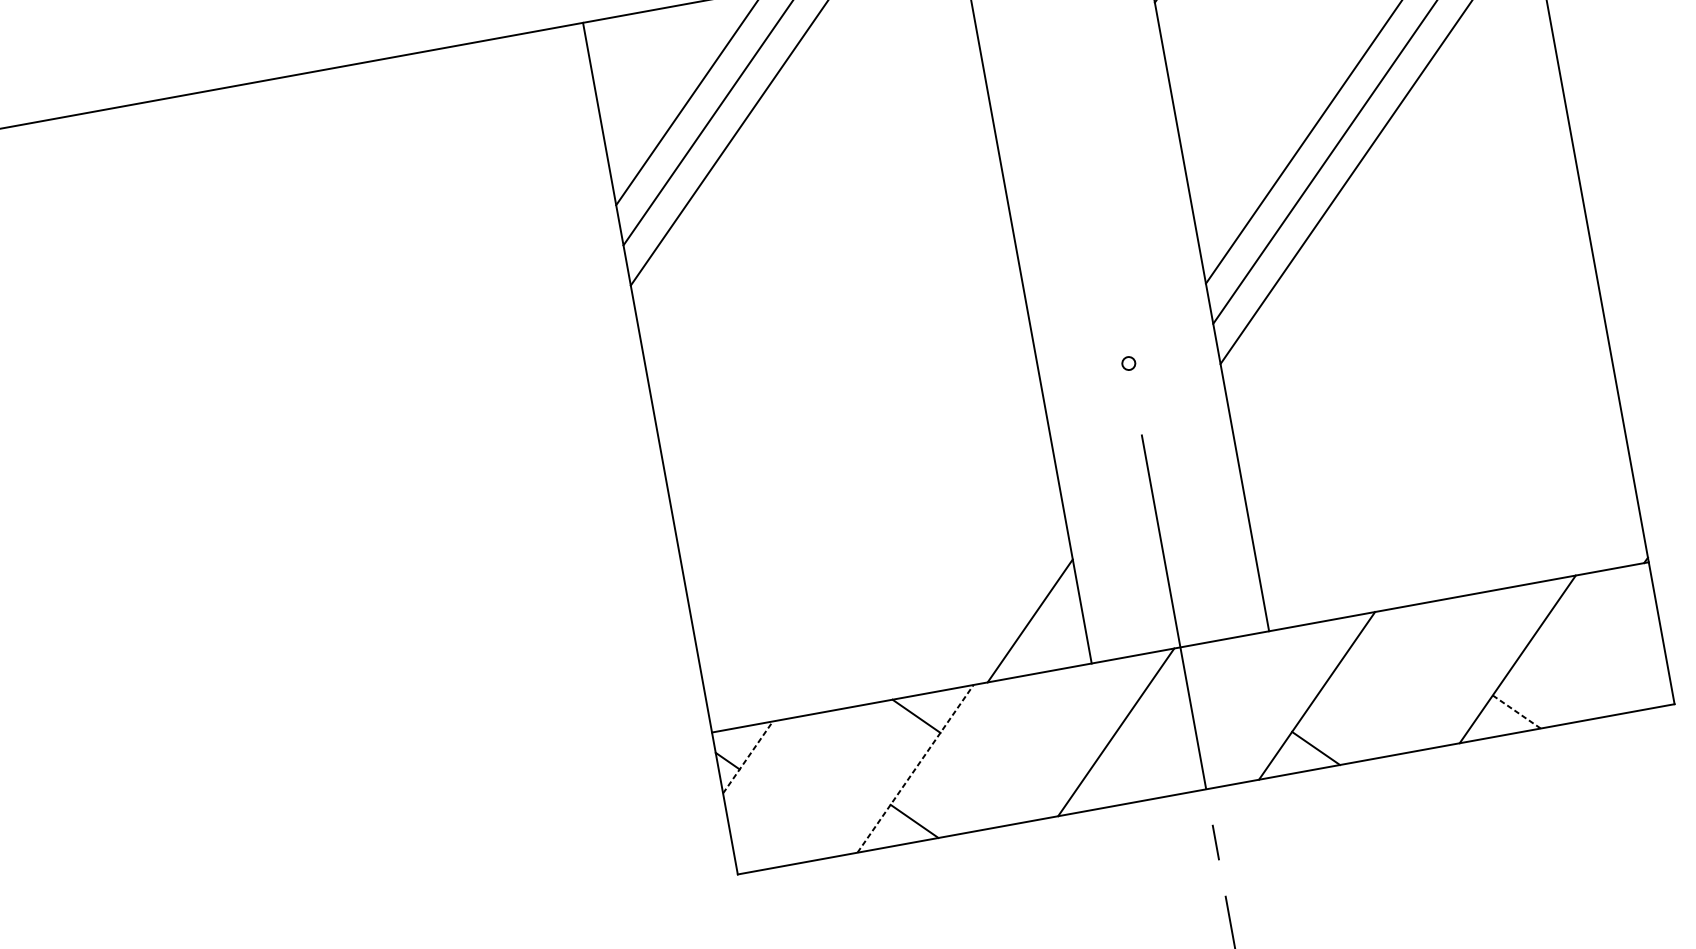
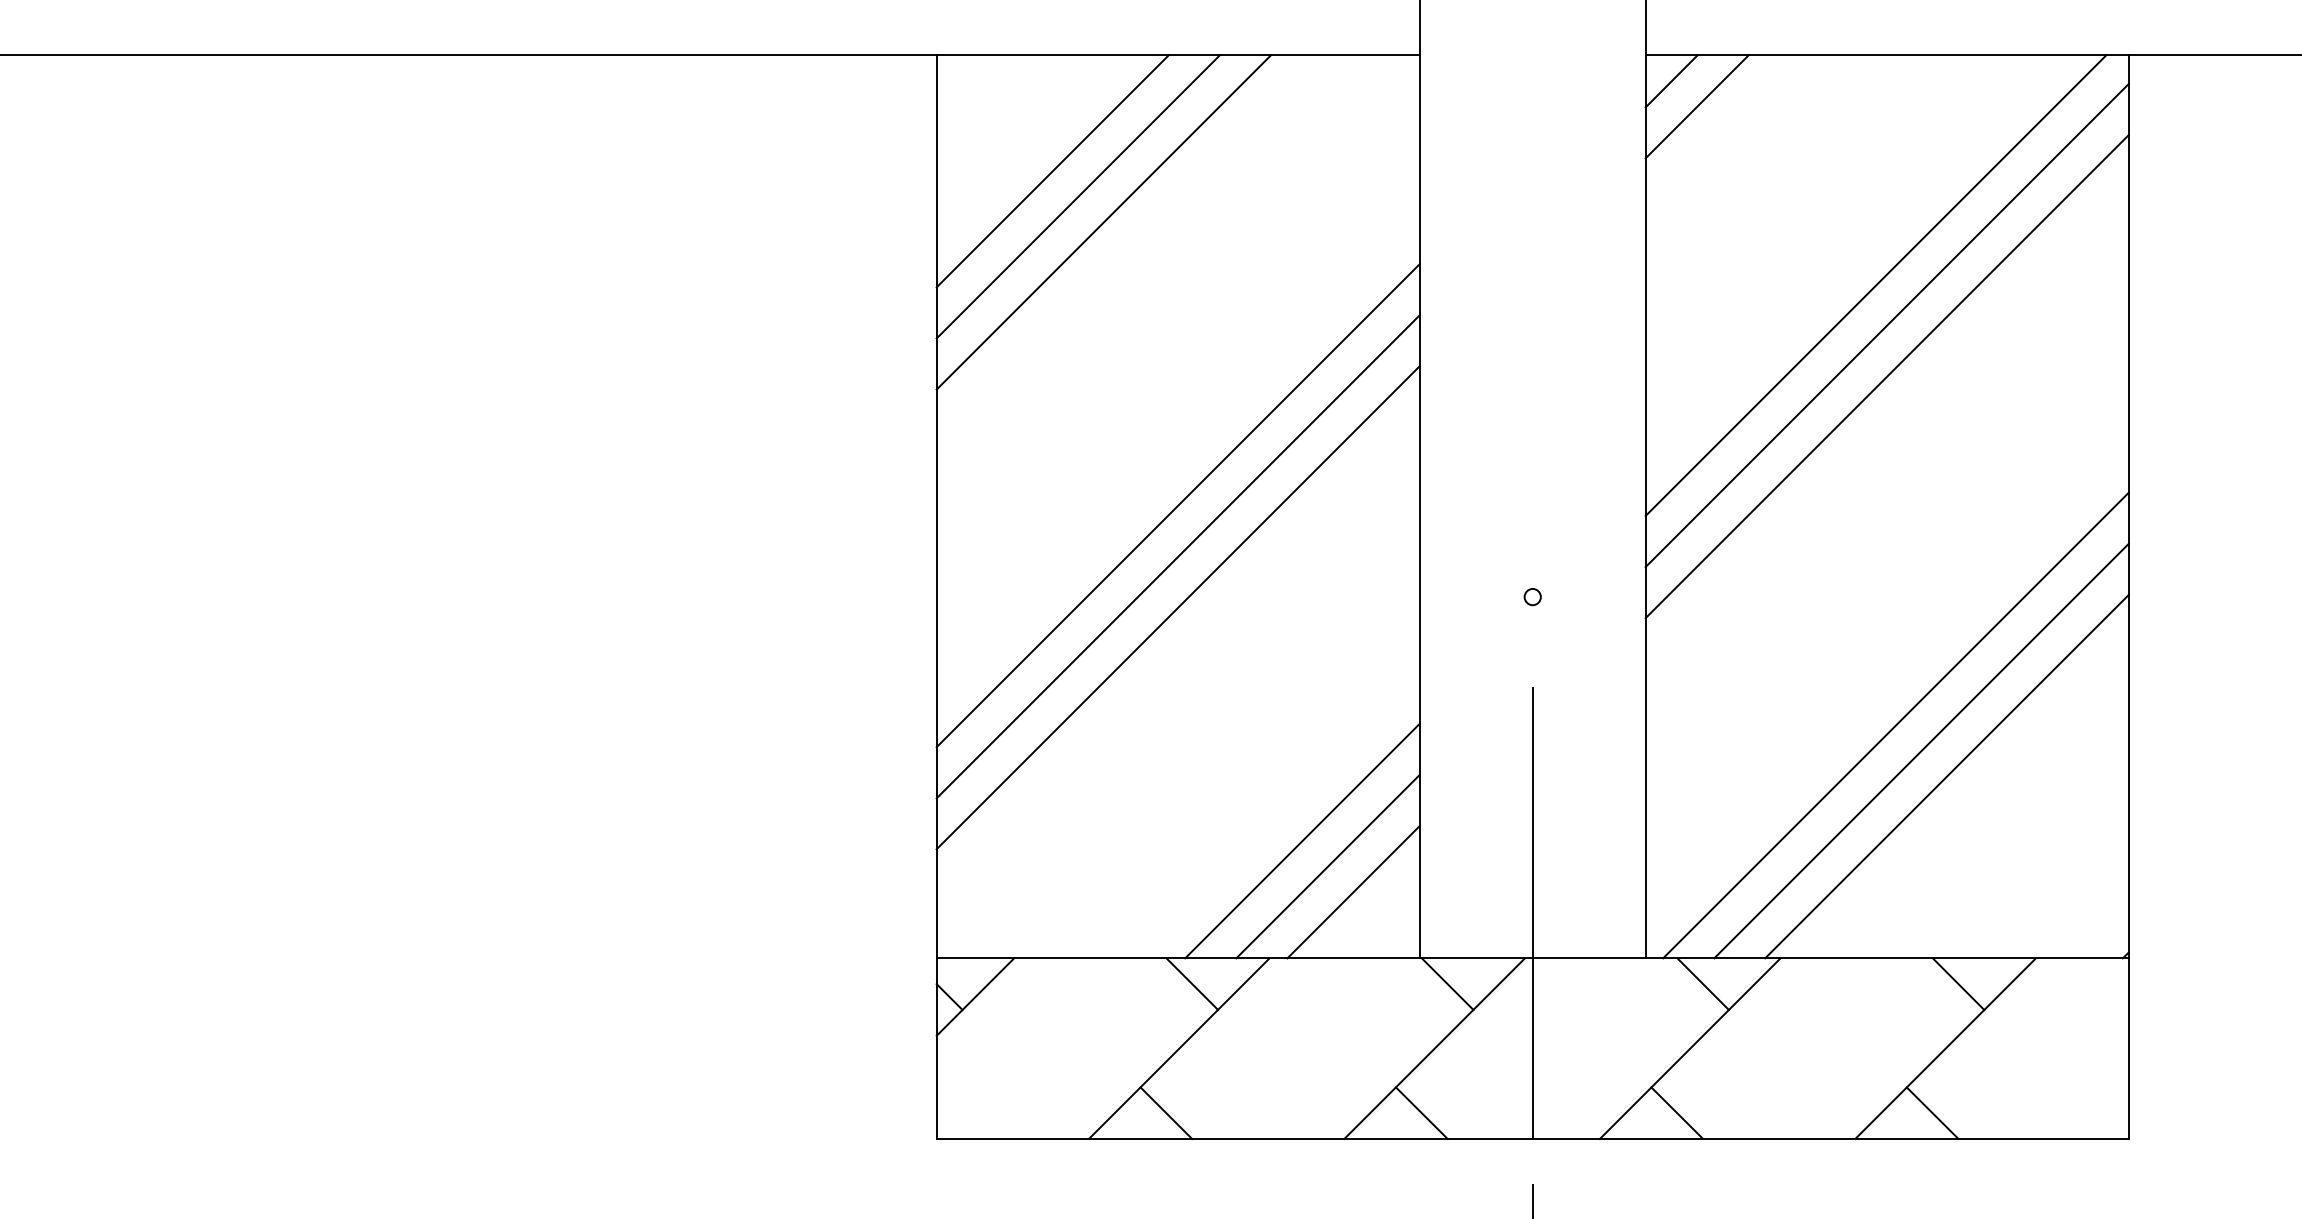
line: (836, 342) -> (1177, 505), added
line: (843, 382) -> (1177, 556), added
line: (1432, 412) -> (1895, 725), added
line: (851, 422) -> (1177, 607), added
line: (1456, 428) -> (1921, 750), added
line: (1479, 445) -> (1946, 776), added
line: (982, 587) -> (1302, 840), added
line: (1006, 604) -> (1327, 866), added
line: (1518, 606) -> (1958, 983), added
line: (1317, 642) -> (1702, 983), added
line: (1117, 679) -> (1447, 983), added
line: (1516, 712) -> (1932, 1113), dashed -> solid
line: (748, 757) -> (975, 997), dashed -> solid
line: (915, 768) -> (1179, 1048), dashed -> solid
line: (1115, 784) -> (1421, 1112), added

